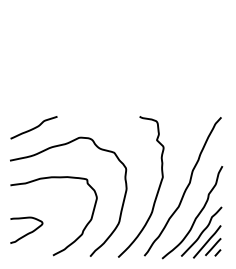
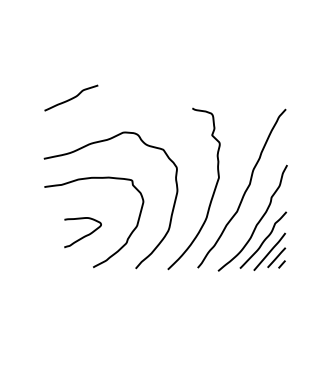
curve: (34, 127) -> (72, 97), moved
curve: (28, 232) -> (84, 235), moved

